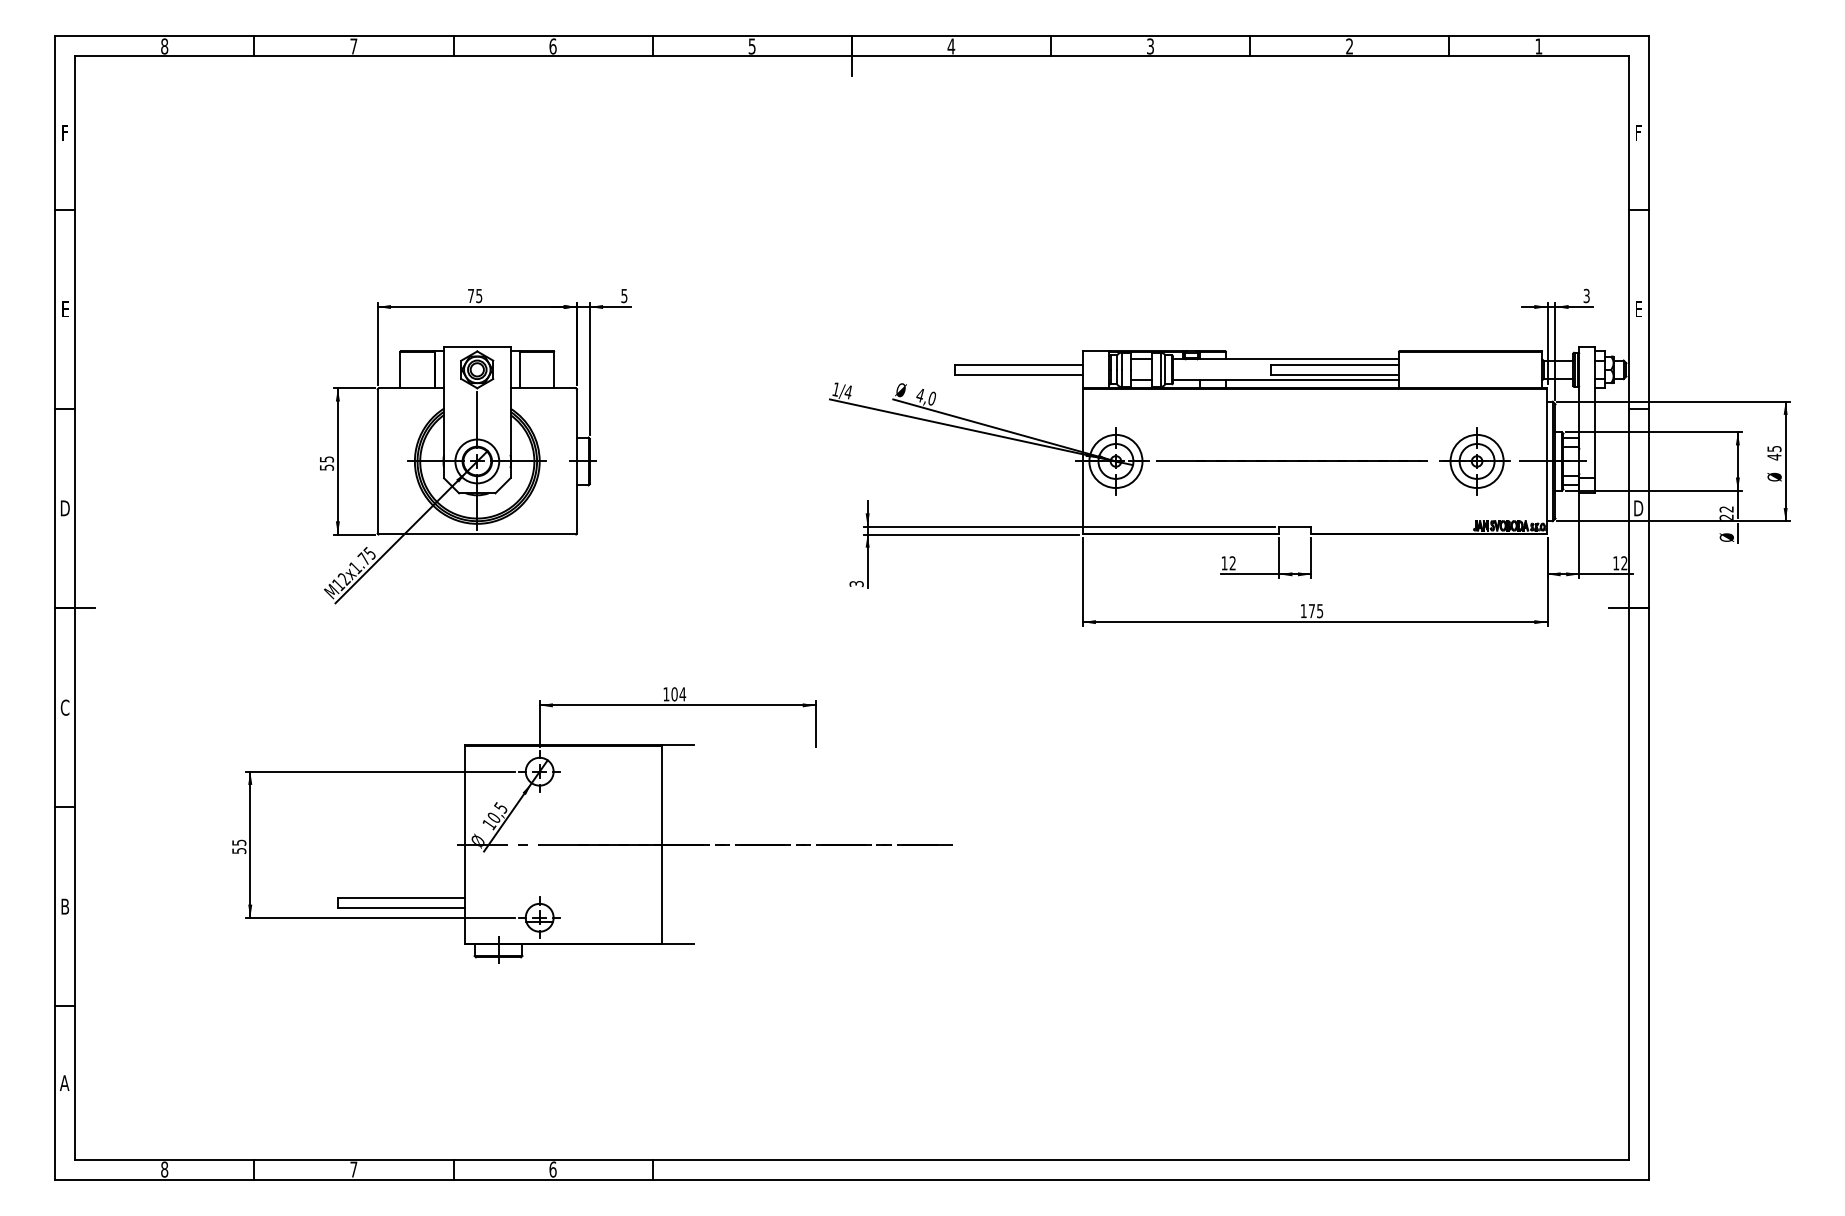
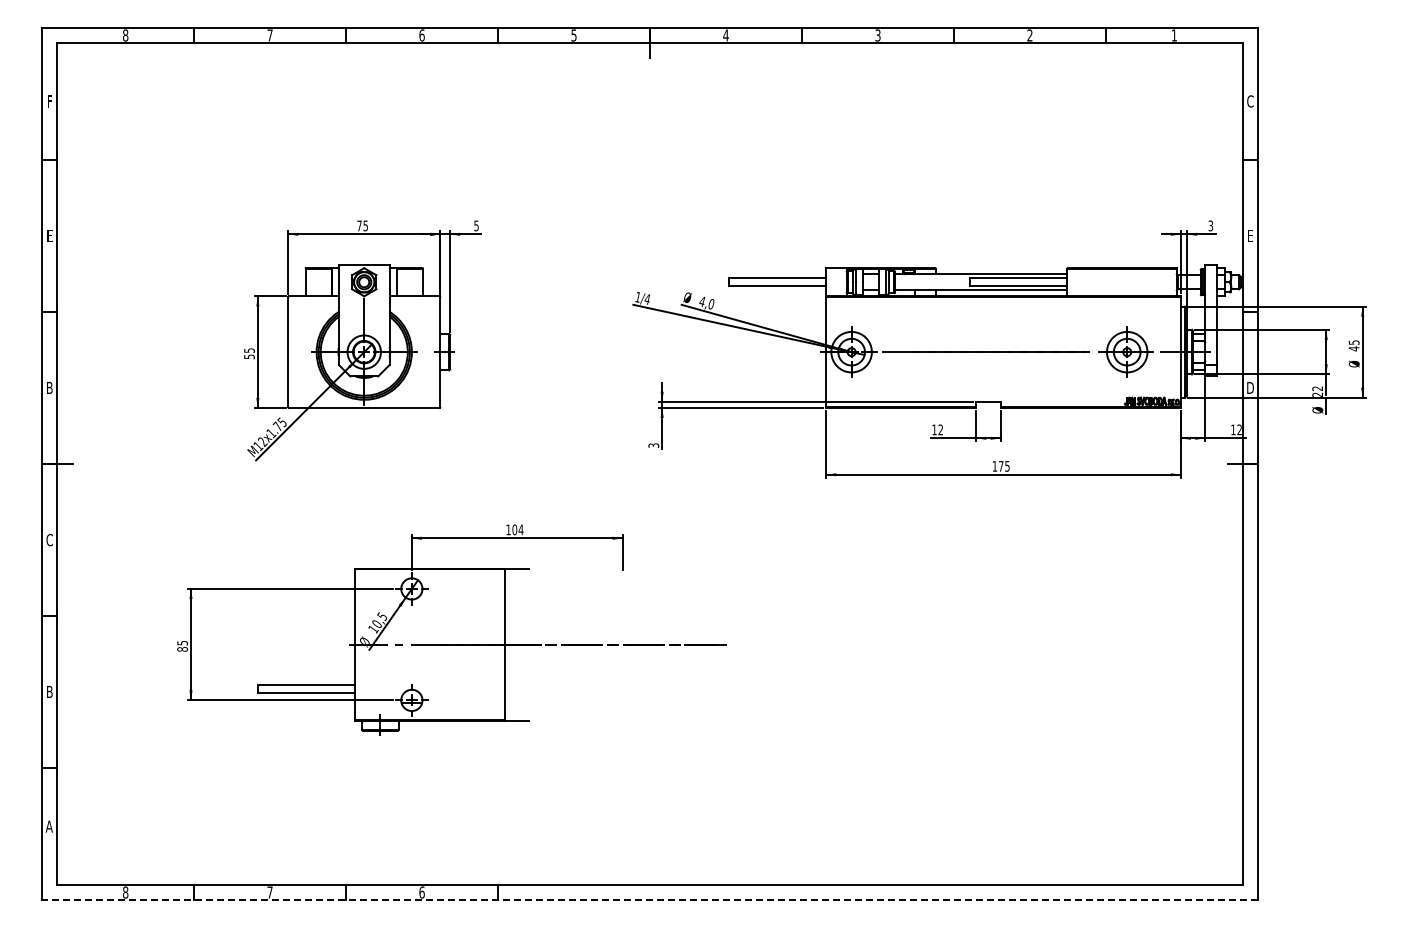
text: (1638, 132) -> (1250, 101), F -> C
text: (64, 507) -> (49, 387), D -> B
text: (239, 851) -> (182, 649), 55 -> 85
line: (852, 1179) -> (650, 900), solid -> dashed

